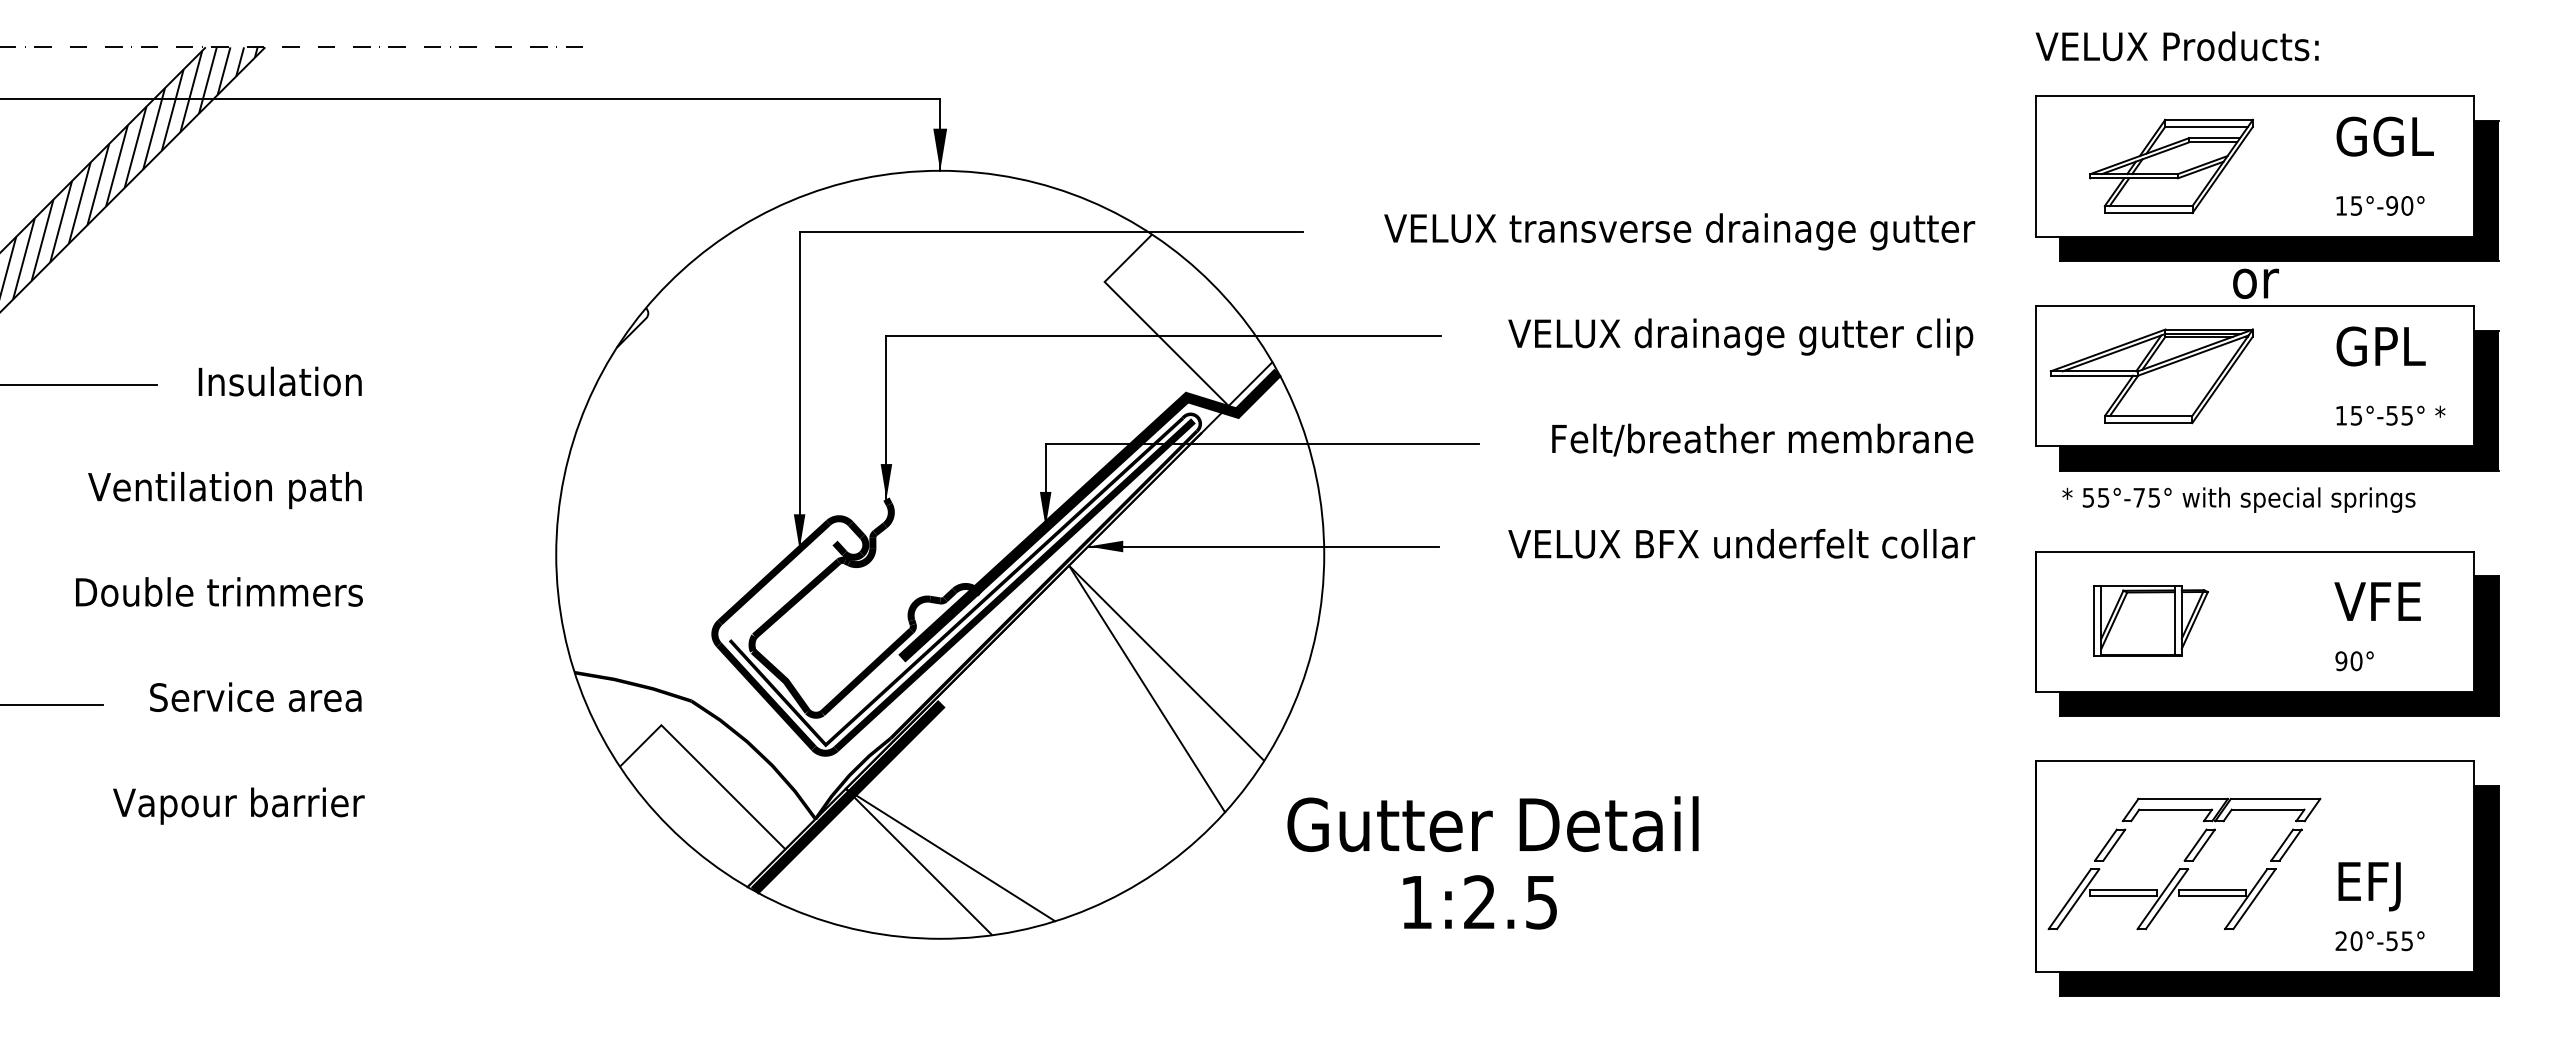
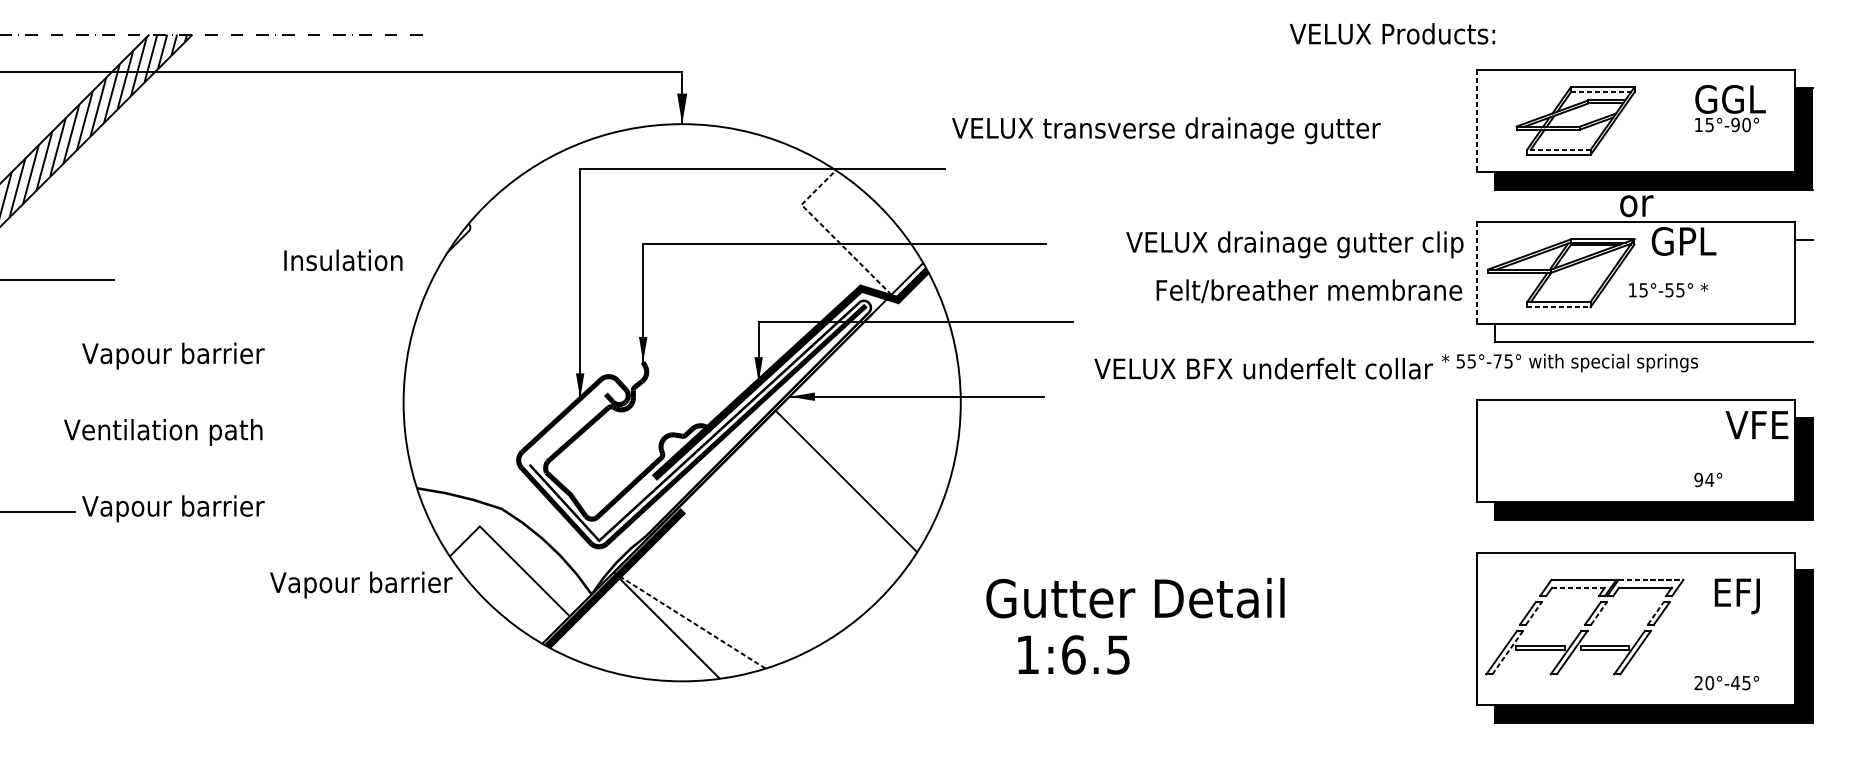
text: (2176, 46) -> (1391, 33), moved
line: (2207, 126) -> (1601, 92), solid -> dashed
line: (2035, 166) -> (1476, 121), solid -> dashed
text: (2380, 205) -> (1727, 124), moved
line: (2148, 206) -> (1558, 150), solid -> dashed
text: (1679, 231) -> (1166, 130), moved
line: (1142, 319) -> (828, 232), solid -> dashed
text: (1740, 336) -> (1294, 244), moved
text: (2380, 346) -> (1683, 241), moved
line: (2035, 376) -> (1476, 273), solid -> dashed
text: (279, 381) -> (342, 260), moved
fill: (2279, 400) -> (1653, 290), removed
text: (2390, 415) -> (1668, 290), moved
line: (2148, 423) -> (1558, 307), solid -> dashed
text: (1762, 439) -> (1309, 290), moved
text: (226, 490) -> (164, 356), Ventilation path -> Vapour barrier
text: (2238, 499) -> (1569, 362), moved
text: (1741, 543) -> (1263, 368), moved
text: (219, 595) -> (159, 432), Double trimmers -> Ventilation path
text: (2377, 601) -> (1756, 425), moved
part: (2150, 620) -> (1560, 450), removed
text: (2356, 661) -> (1709, 480), 90° -> 94°
line: (1147, 688) -> (832, 499), removed
text: (238, 700) -> (173, 508), Service area -> Vapour barrier
line: (2275, 798) -> (1650, 579), solid -> dashed
text: (238, 805) -> (360, 584), moved
line: (2176, 809) -> (1579, 587), solid -> dashed
text: (1492, 823) -> (1135, 597), moved
line: (2114, 845) -> (1534, 613), solid -> dashed
line: (2204, 845) -> (1599, 613), solid -> dashed
line: (2282, 845) -> (1656, 613), solid -> dashed
line: (950, 855) -> (689, 620), solid -> dashed
text: (2369, 886) -> (1737, 596), moved
line: (2078, 899) -> (1508, 652), solid -> dashed
text: (1480, 902) -> (1074, 655), 1:2.5 -> 1:6.5
text: (2391, 941) -> (1735, 683), 20°-55° -> 20°-45°

